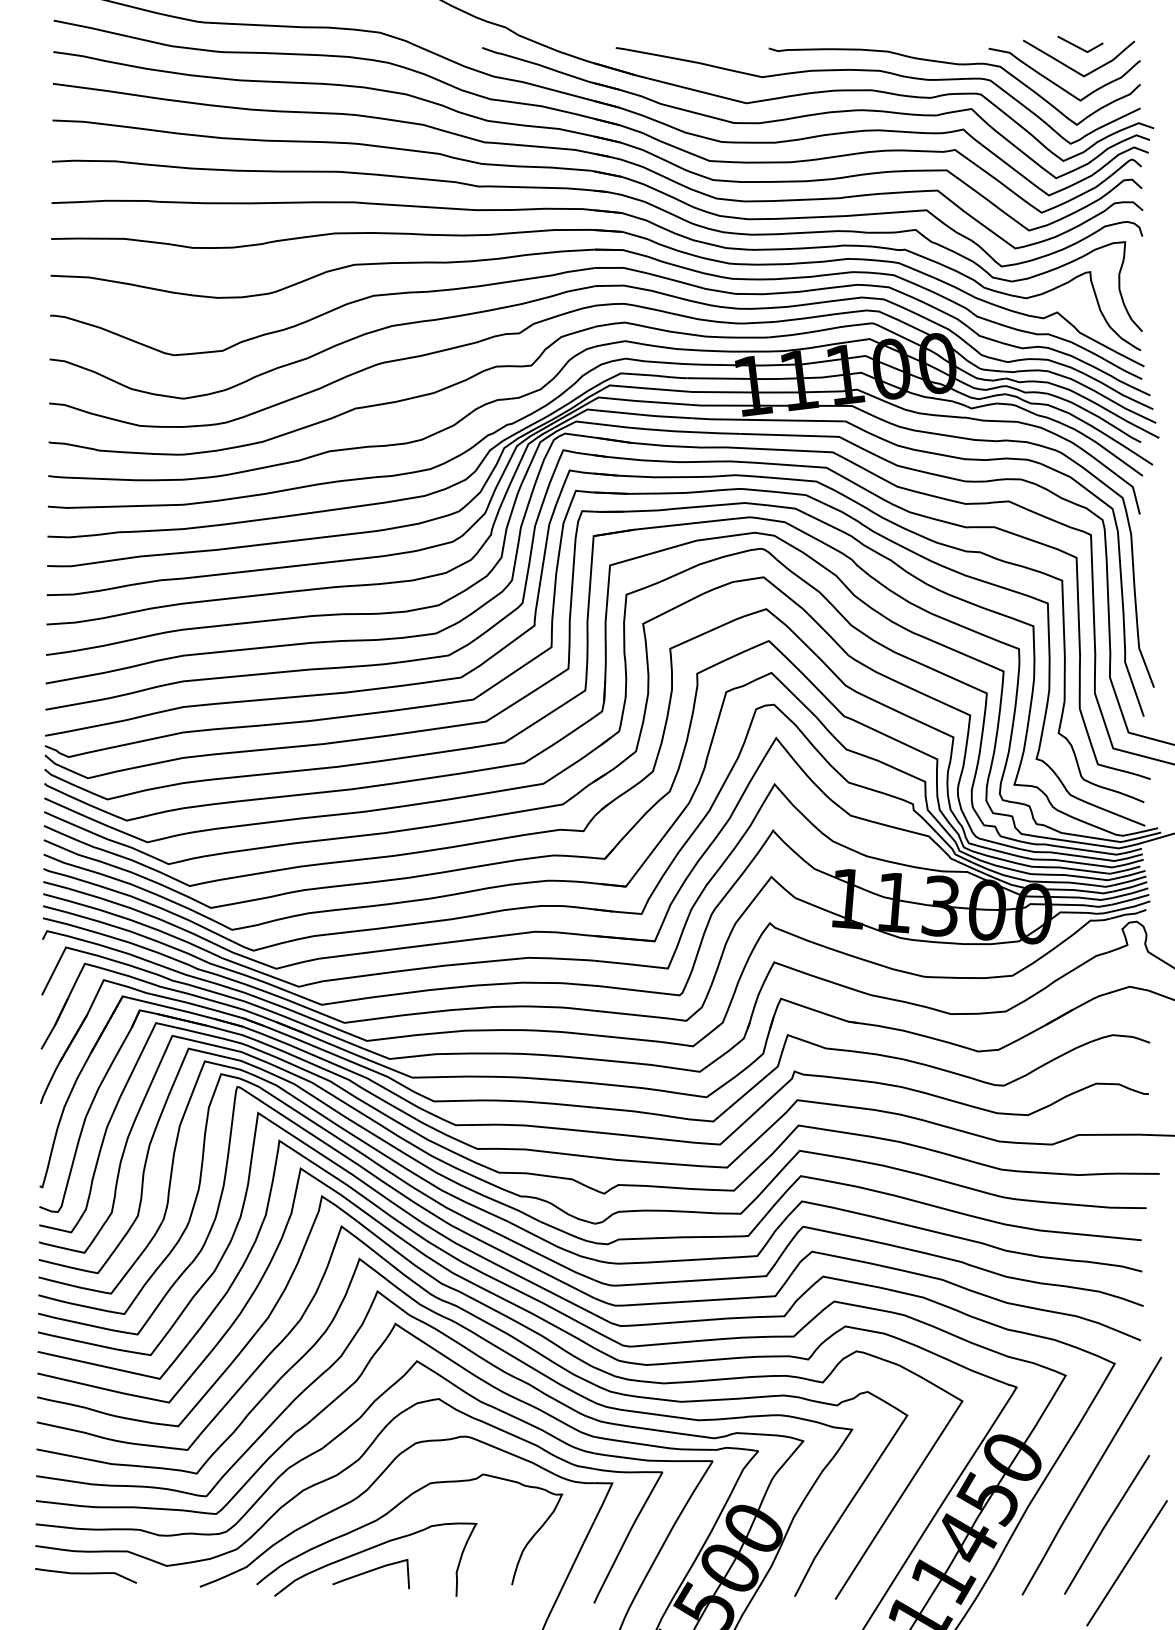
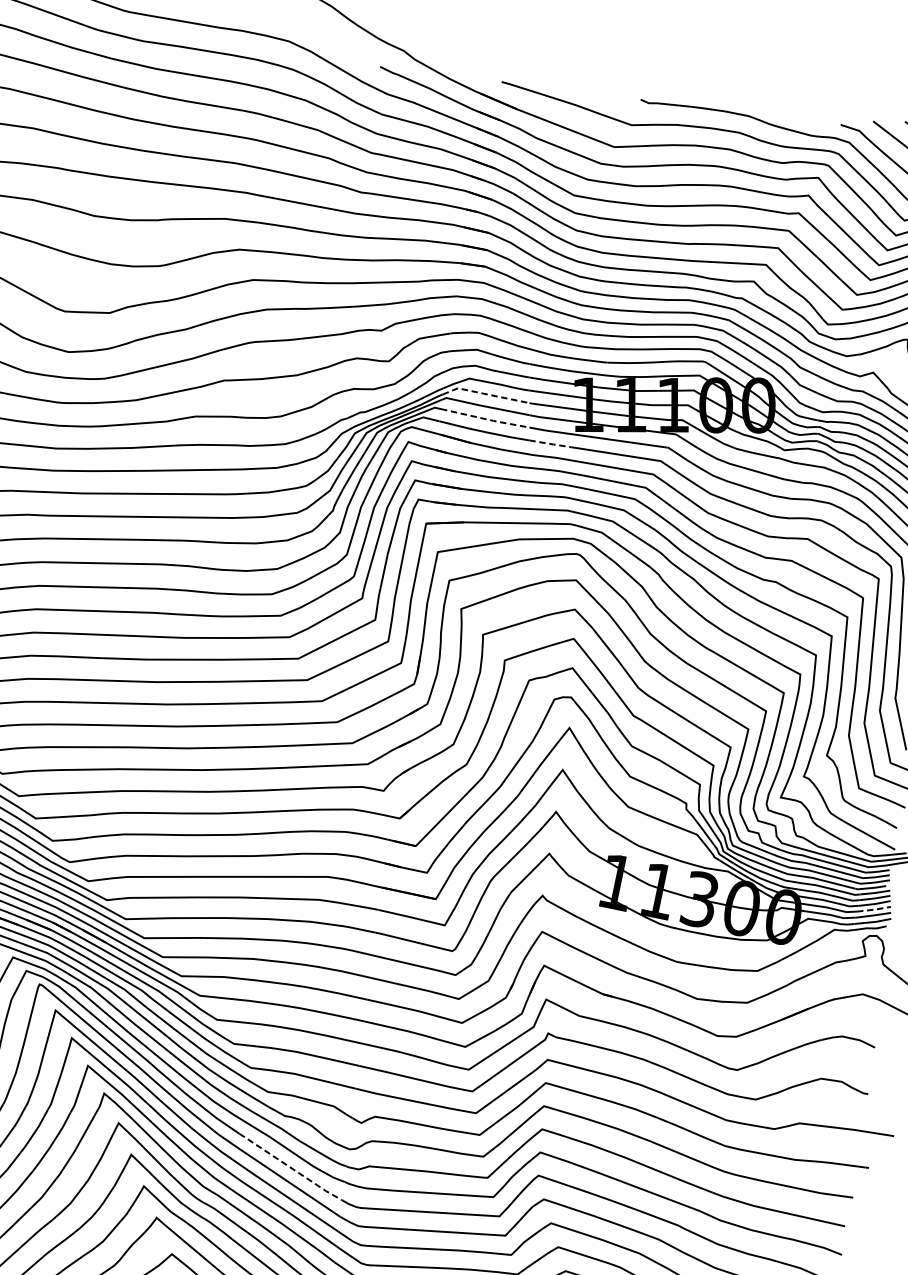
line: (641, 388) -> (486, 394), solid -> dashed
line: (644, 415) -> (486, 419), solid -> dashed
line: (718, 433) -> (551, 444), solid -> dashed
line: (1130, 893) -> (874, 909), solid -> dashed
line: (535, 1252) -> (292, 1168), solid -> dashed

